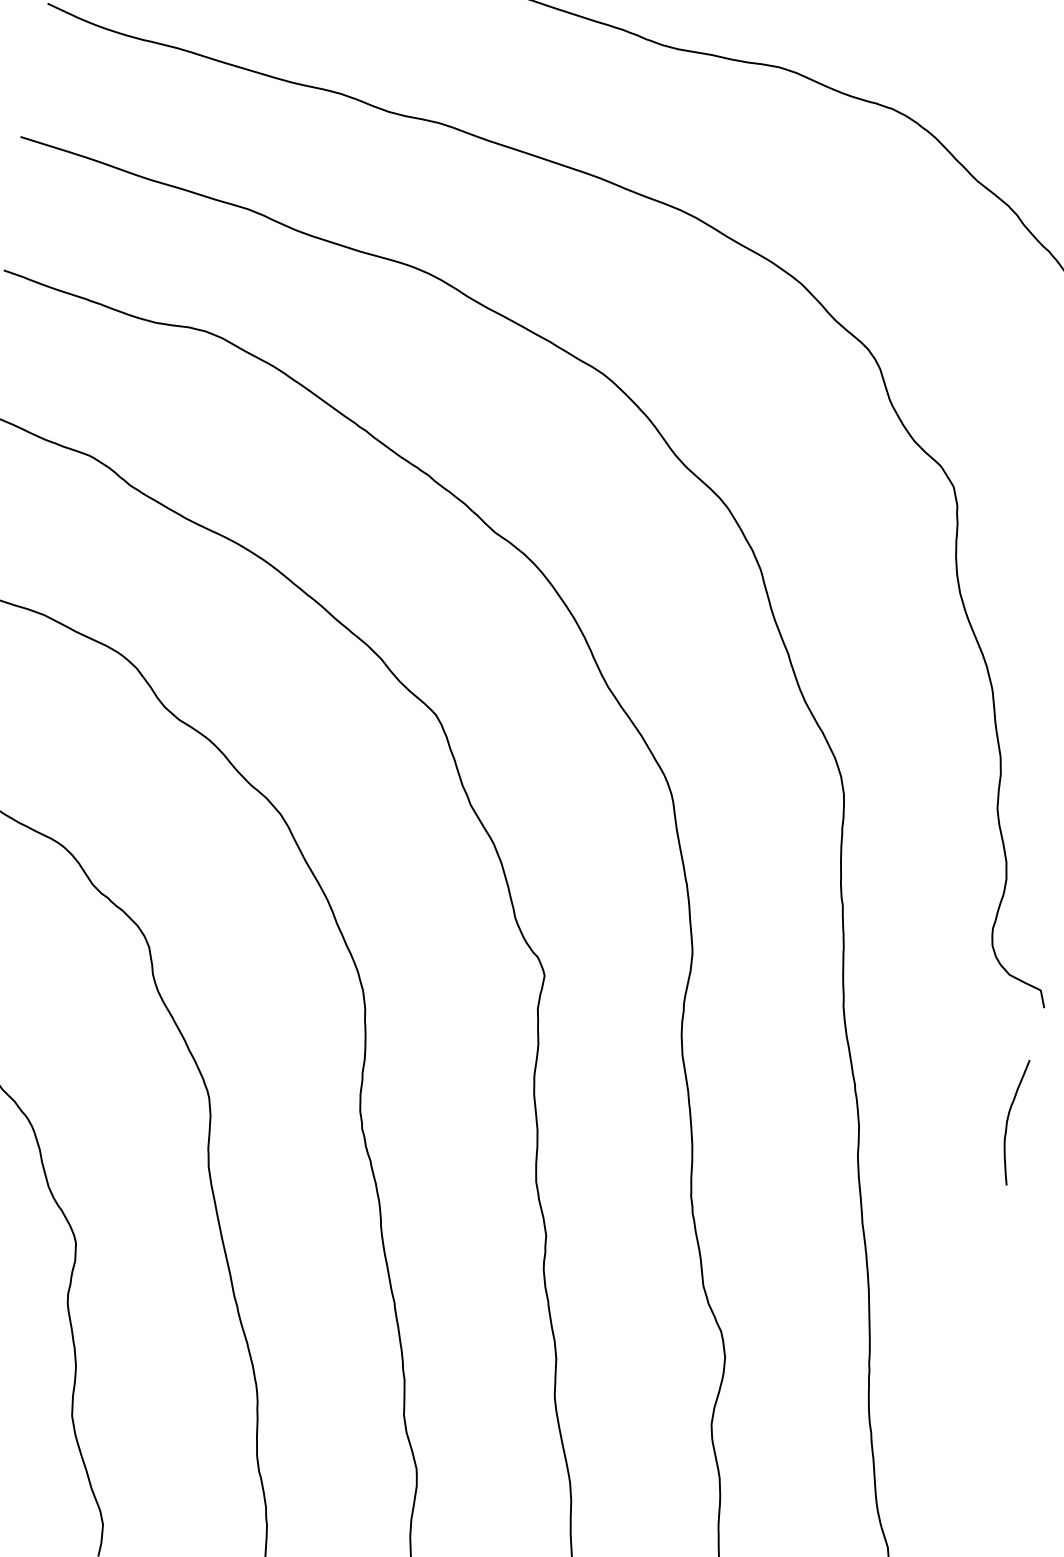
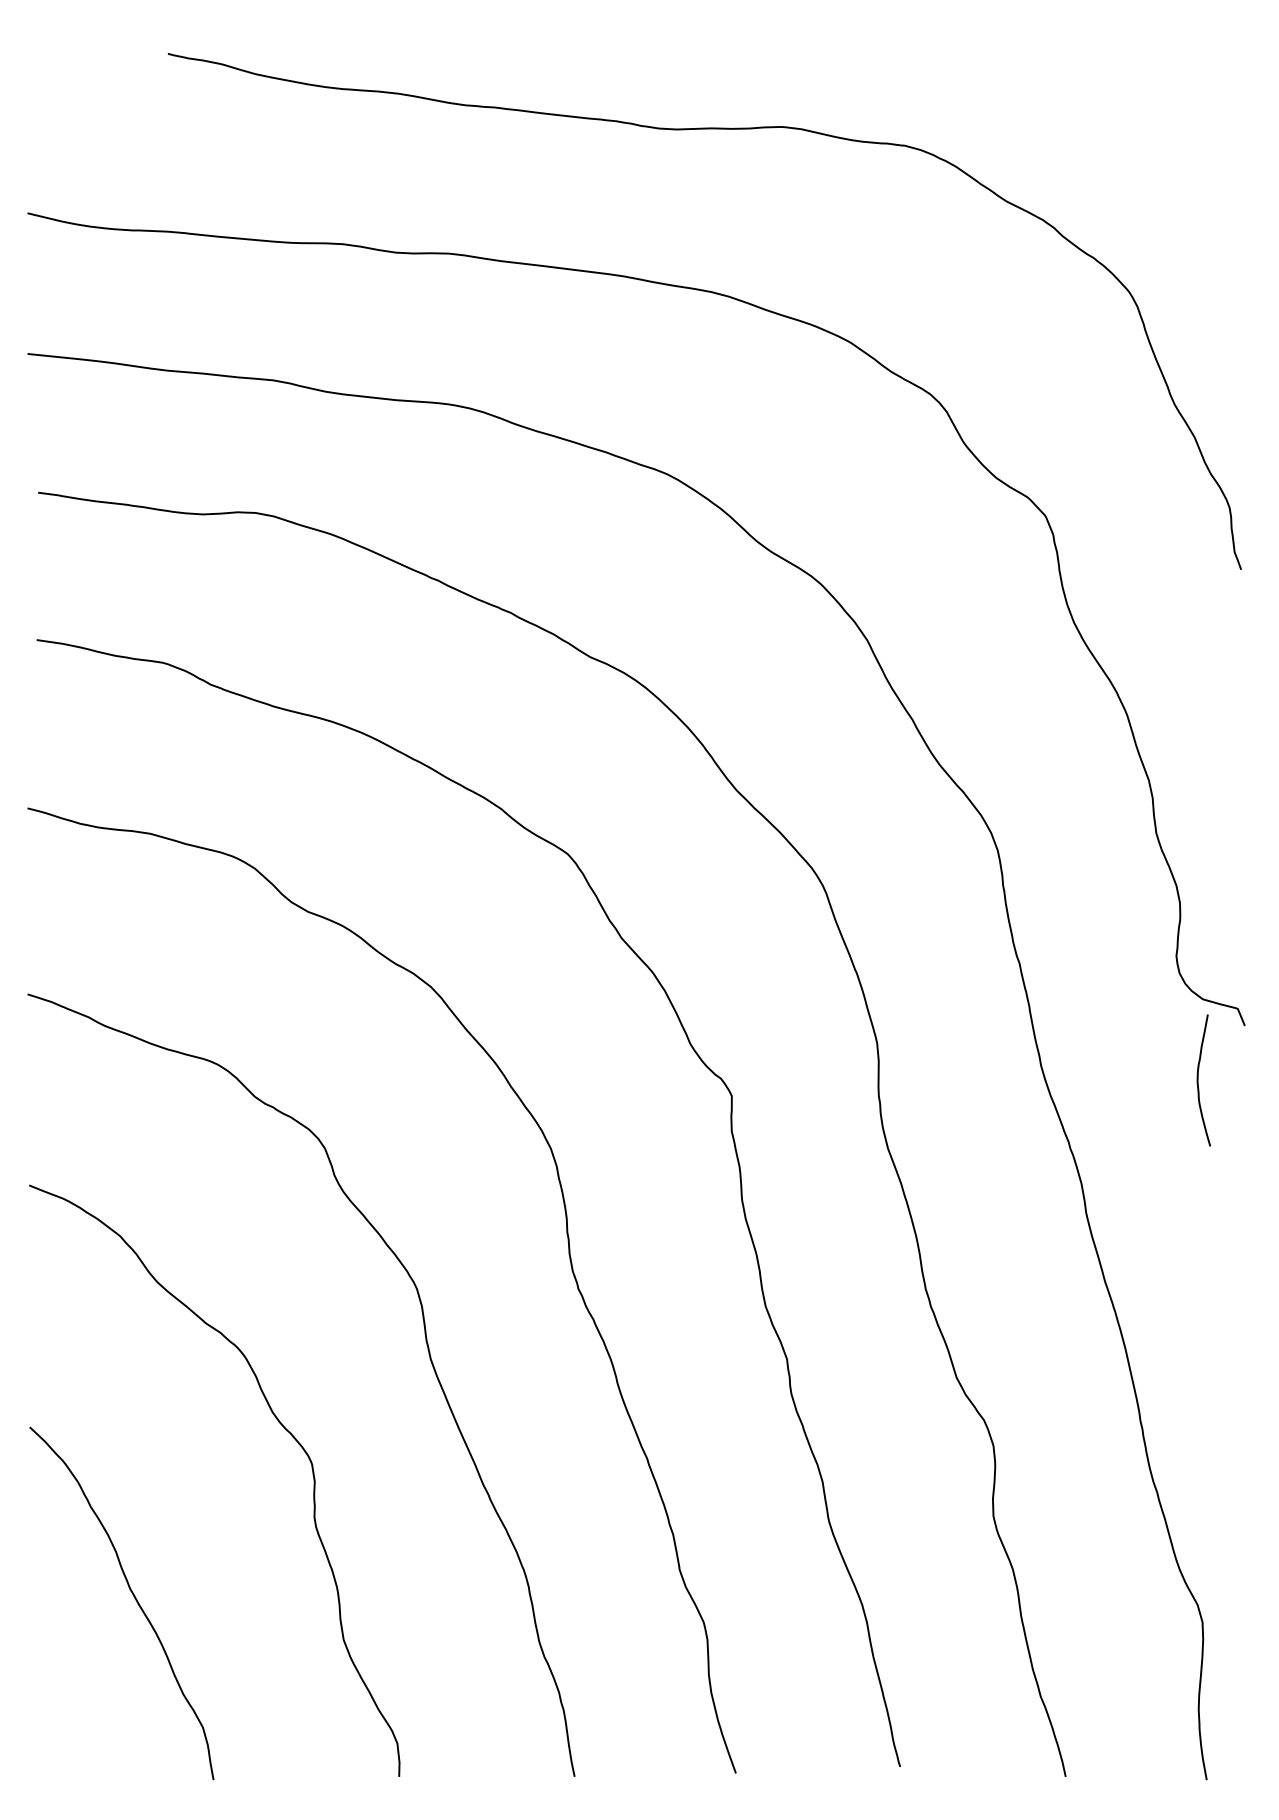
curve: (1008, 1120) -> (1198, 1080), moved

